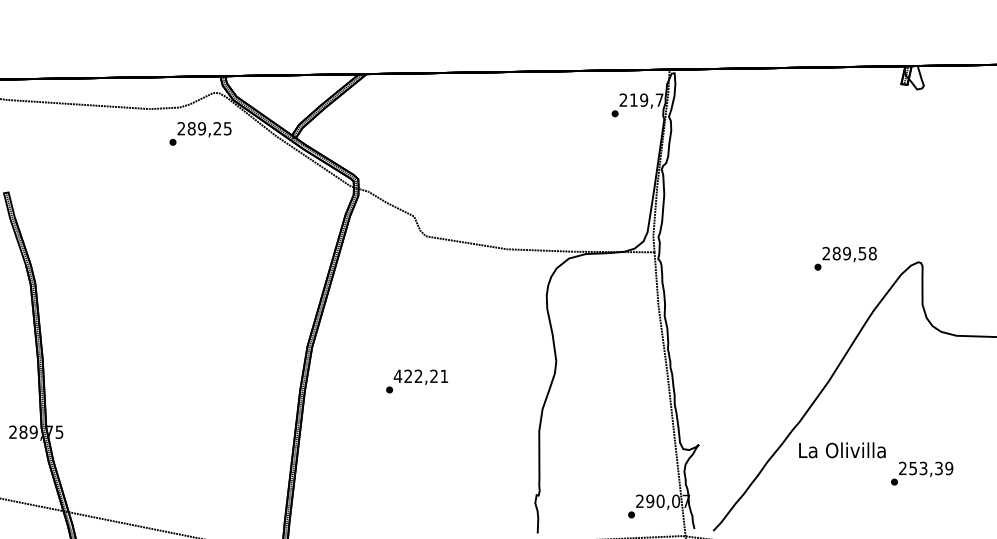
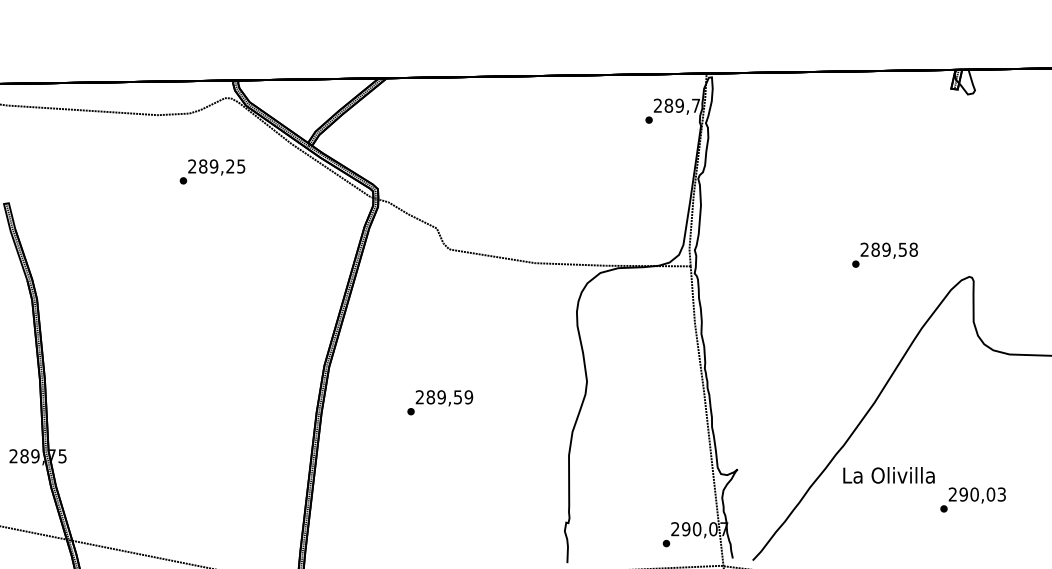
text: (633, 99) -> (668, 105), 219,7 -> 289,7
text: (200, 133) -> (212, 171), moved
text: (845, 258) -> (884, 254), moved
text: (420, 376) -> (443, 397), 422,21 -> 289,59
text: (931, 468) -> (983, 494), 253,39 -> 290,03

